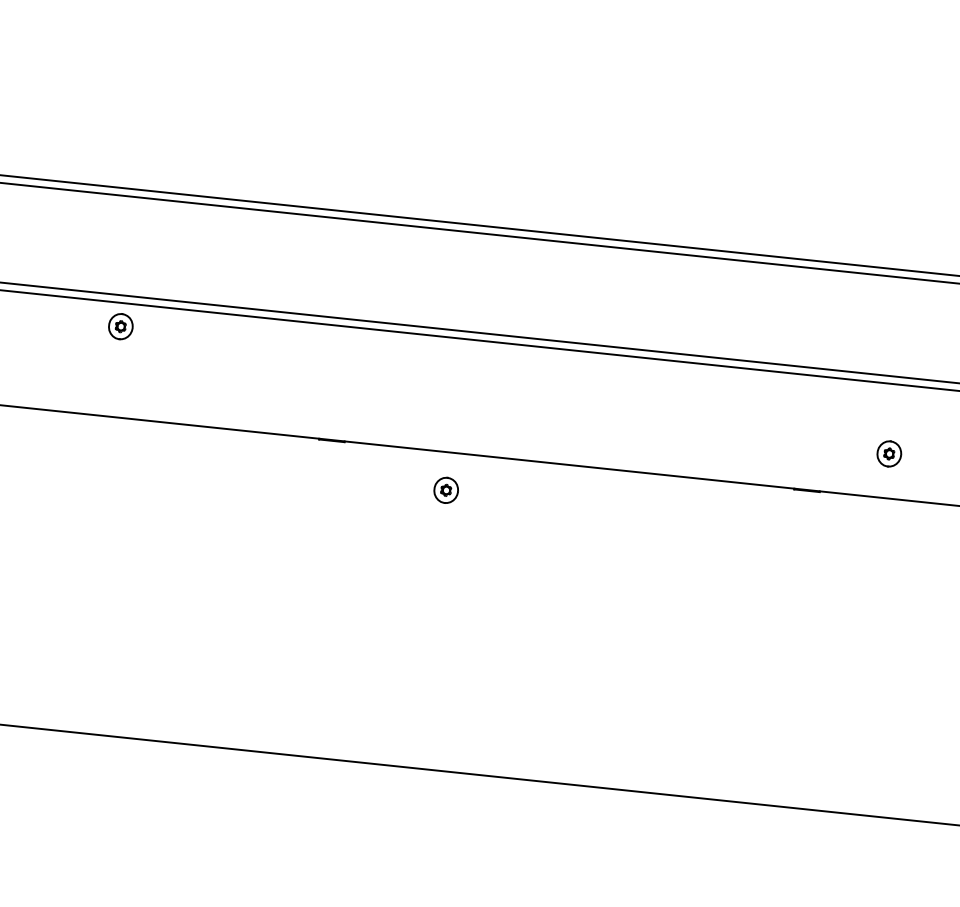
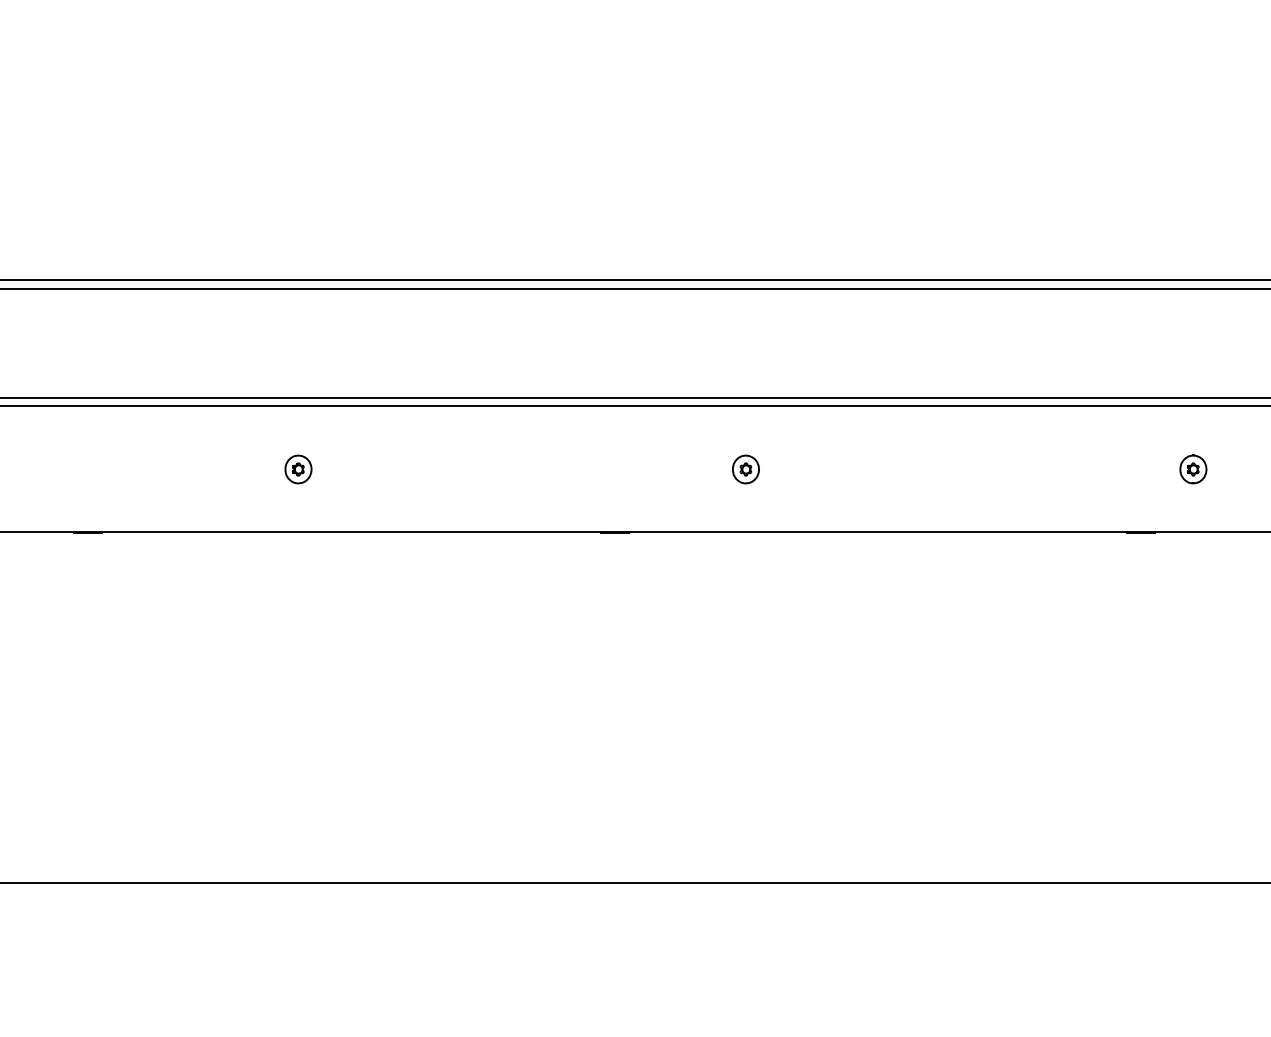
part: (120, 326) -> (298, 469), moved
part: (889, 453) -> (1193, 469), moved
part: (445, 490) -> (745, 469), moved

